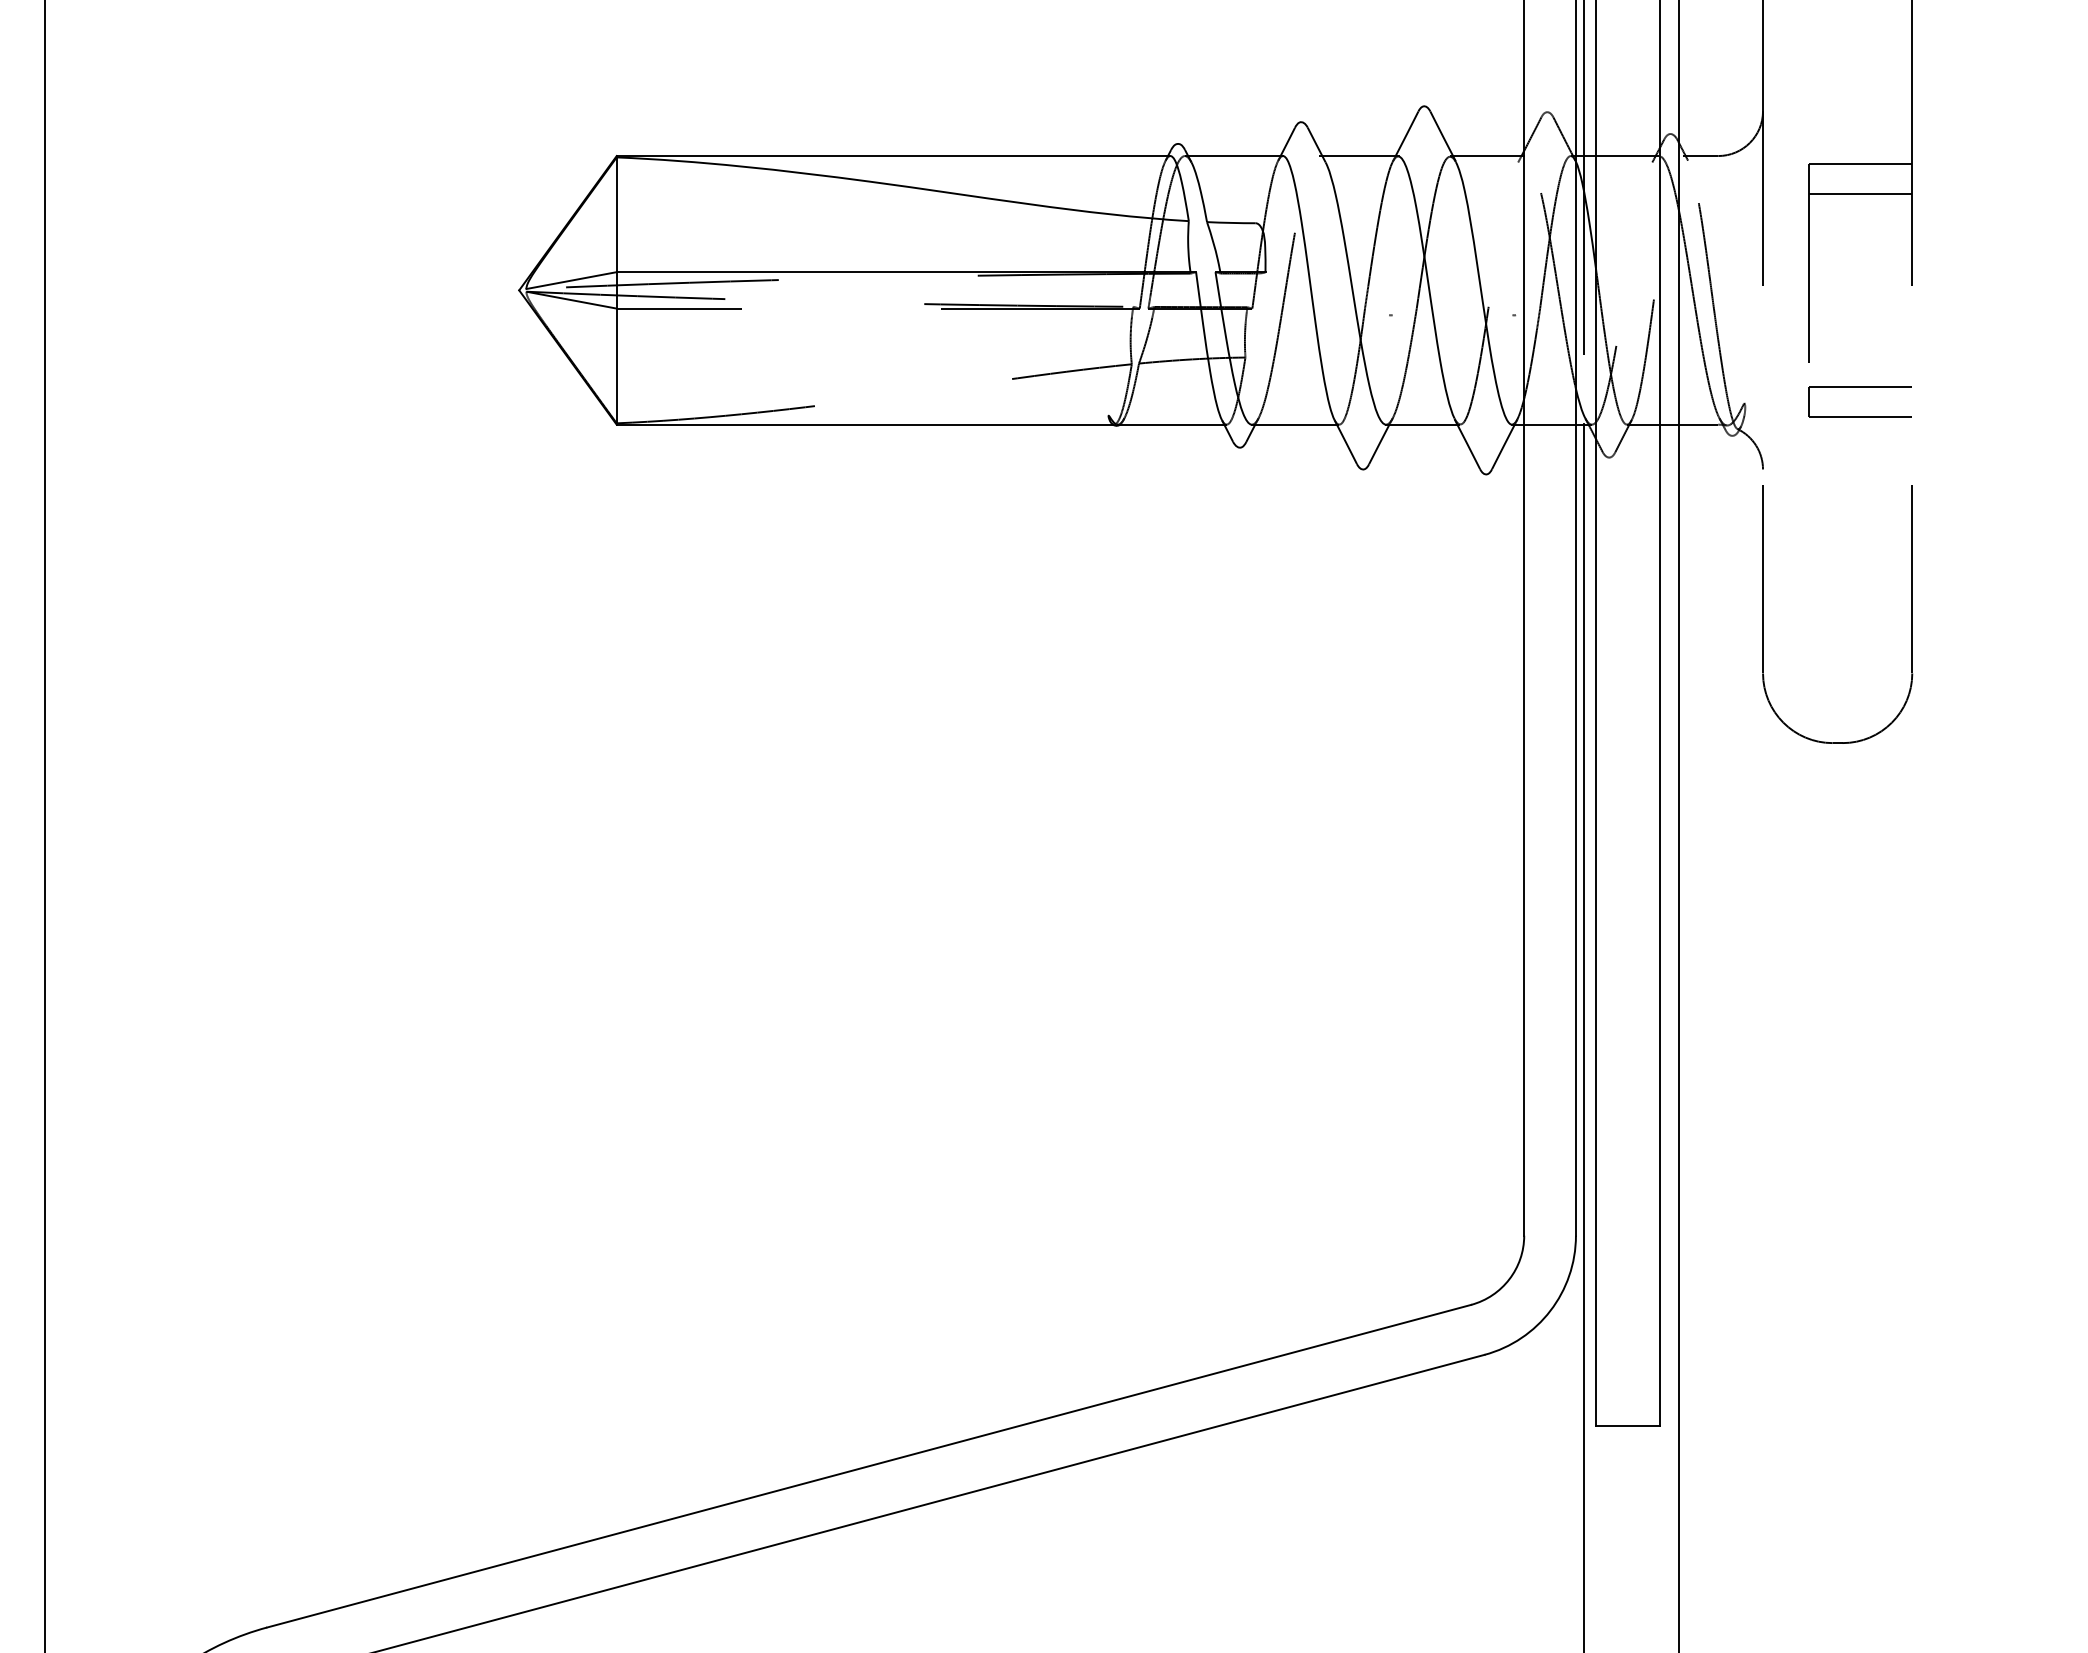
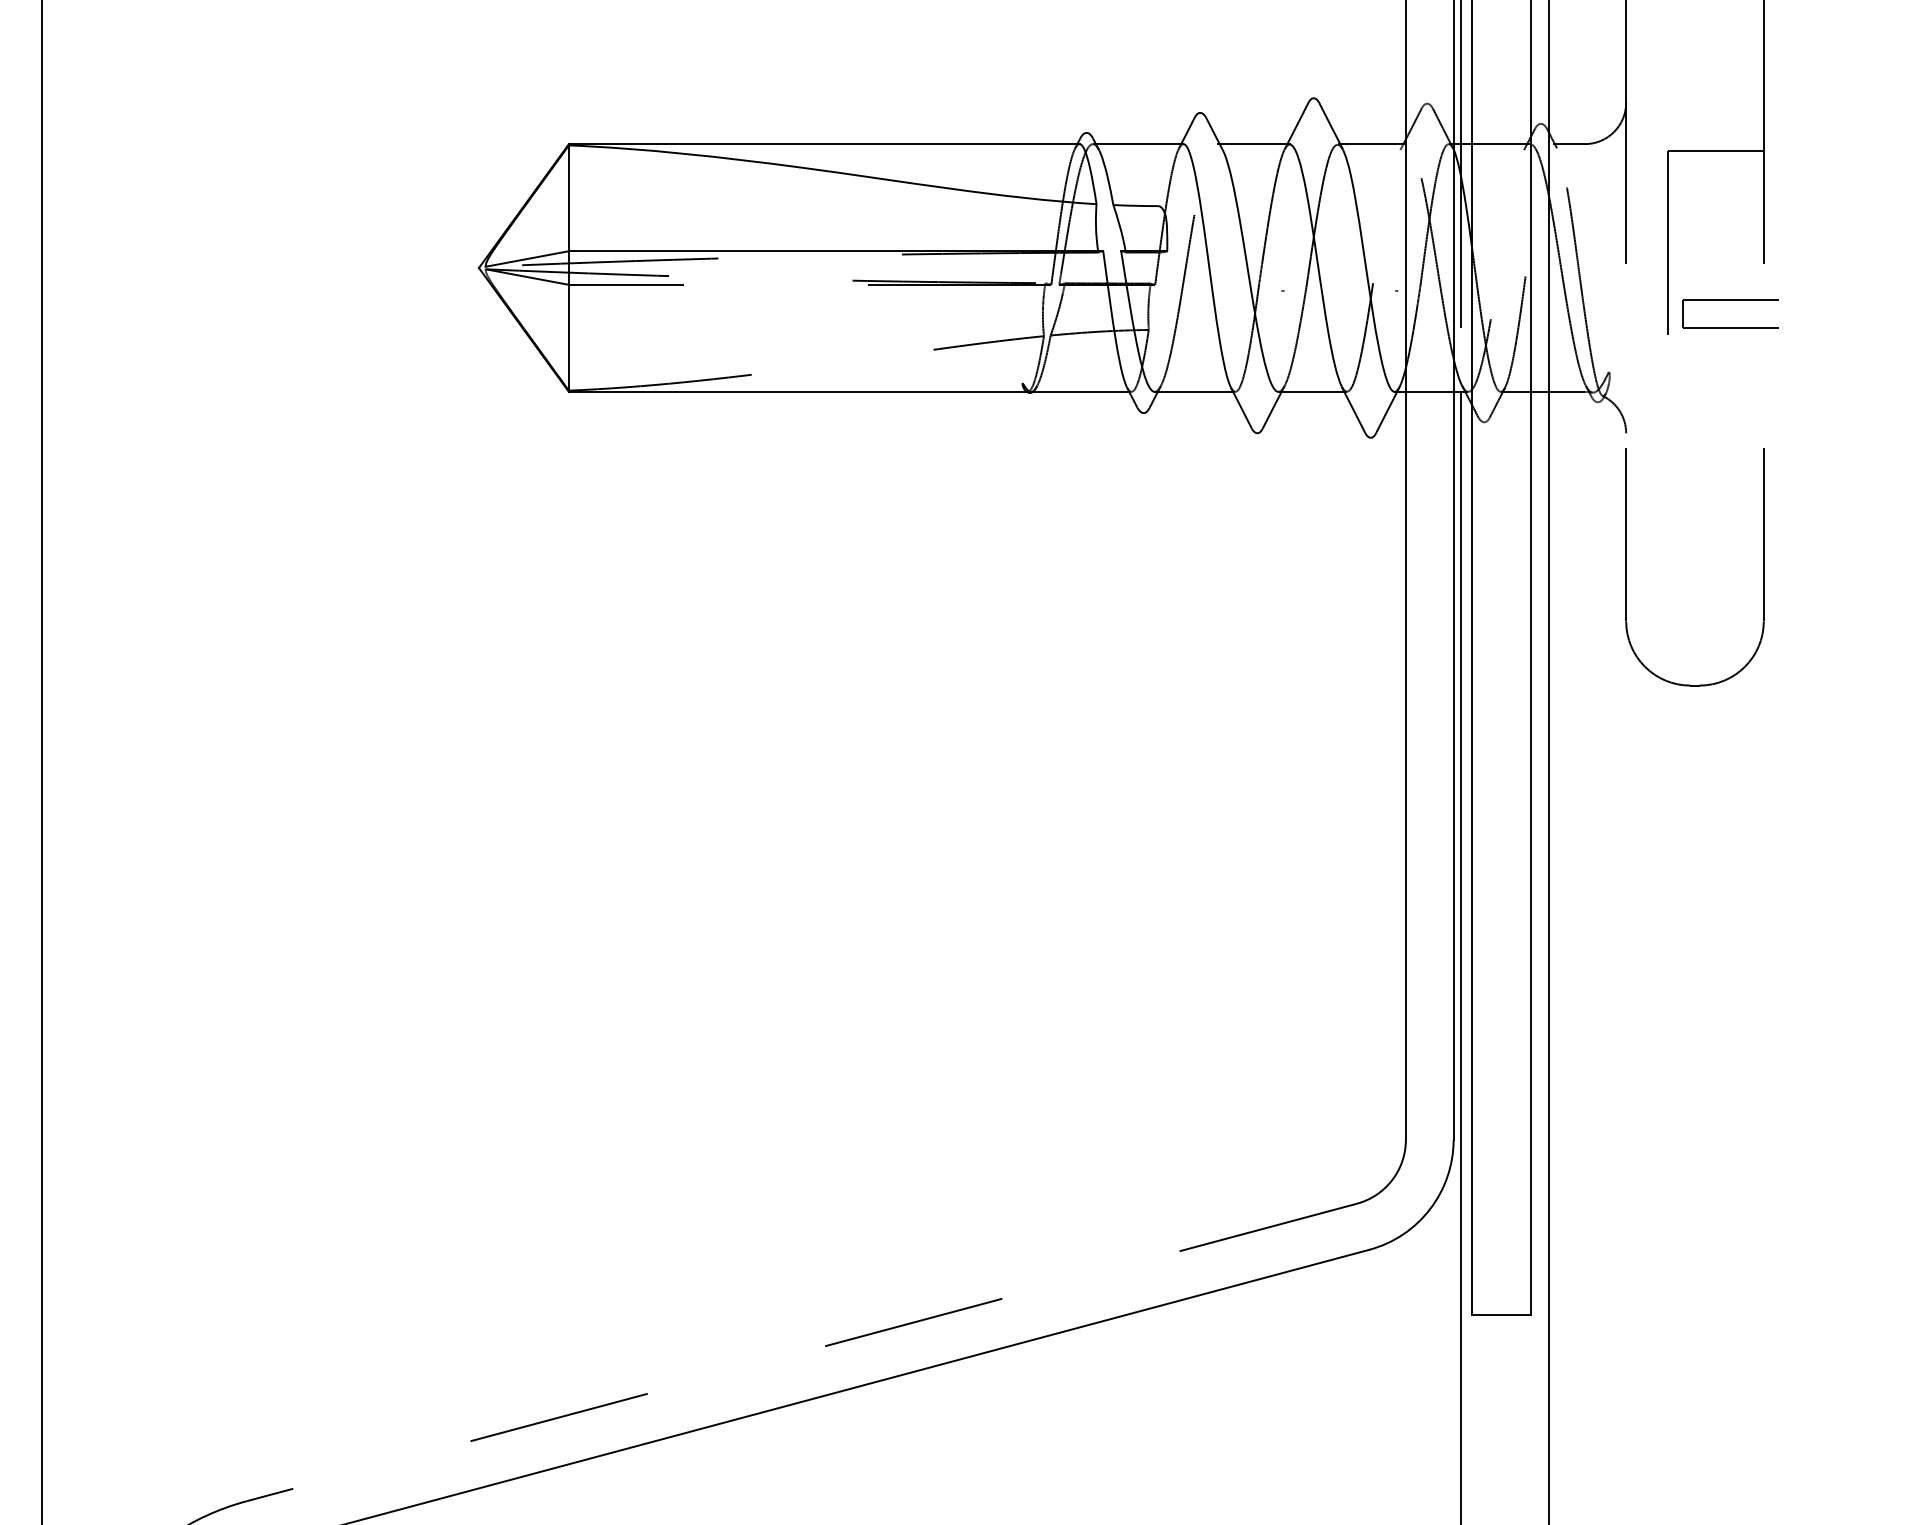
line: (1860, 194) -> (1716, 179), removed
part: (1859, 387) -> (1729, 300), moved
line: (868, 1466) -> (801, 1352), solid -> dashed

